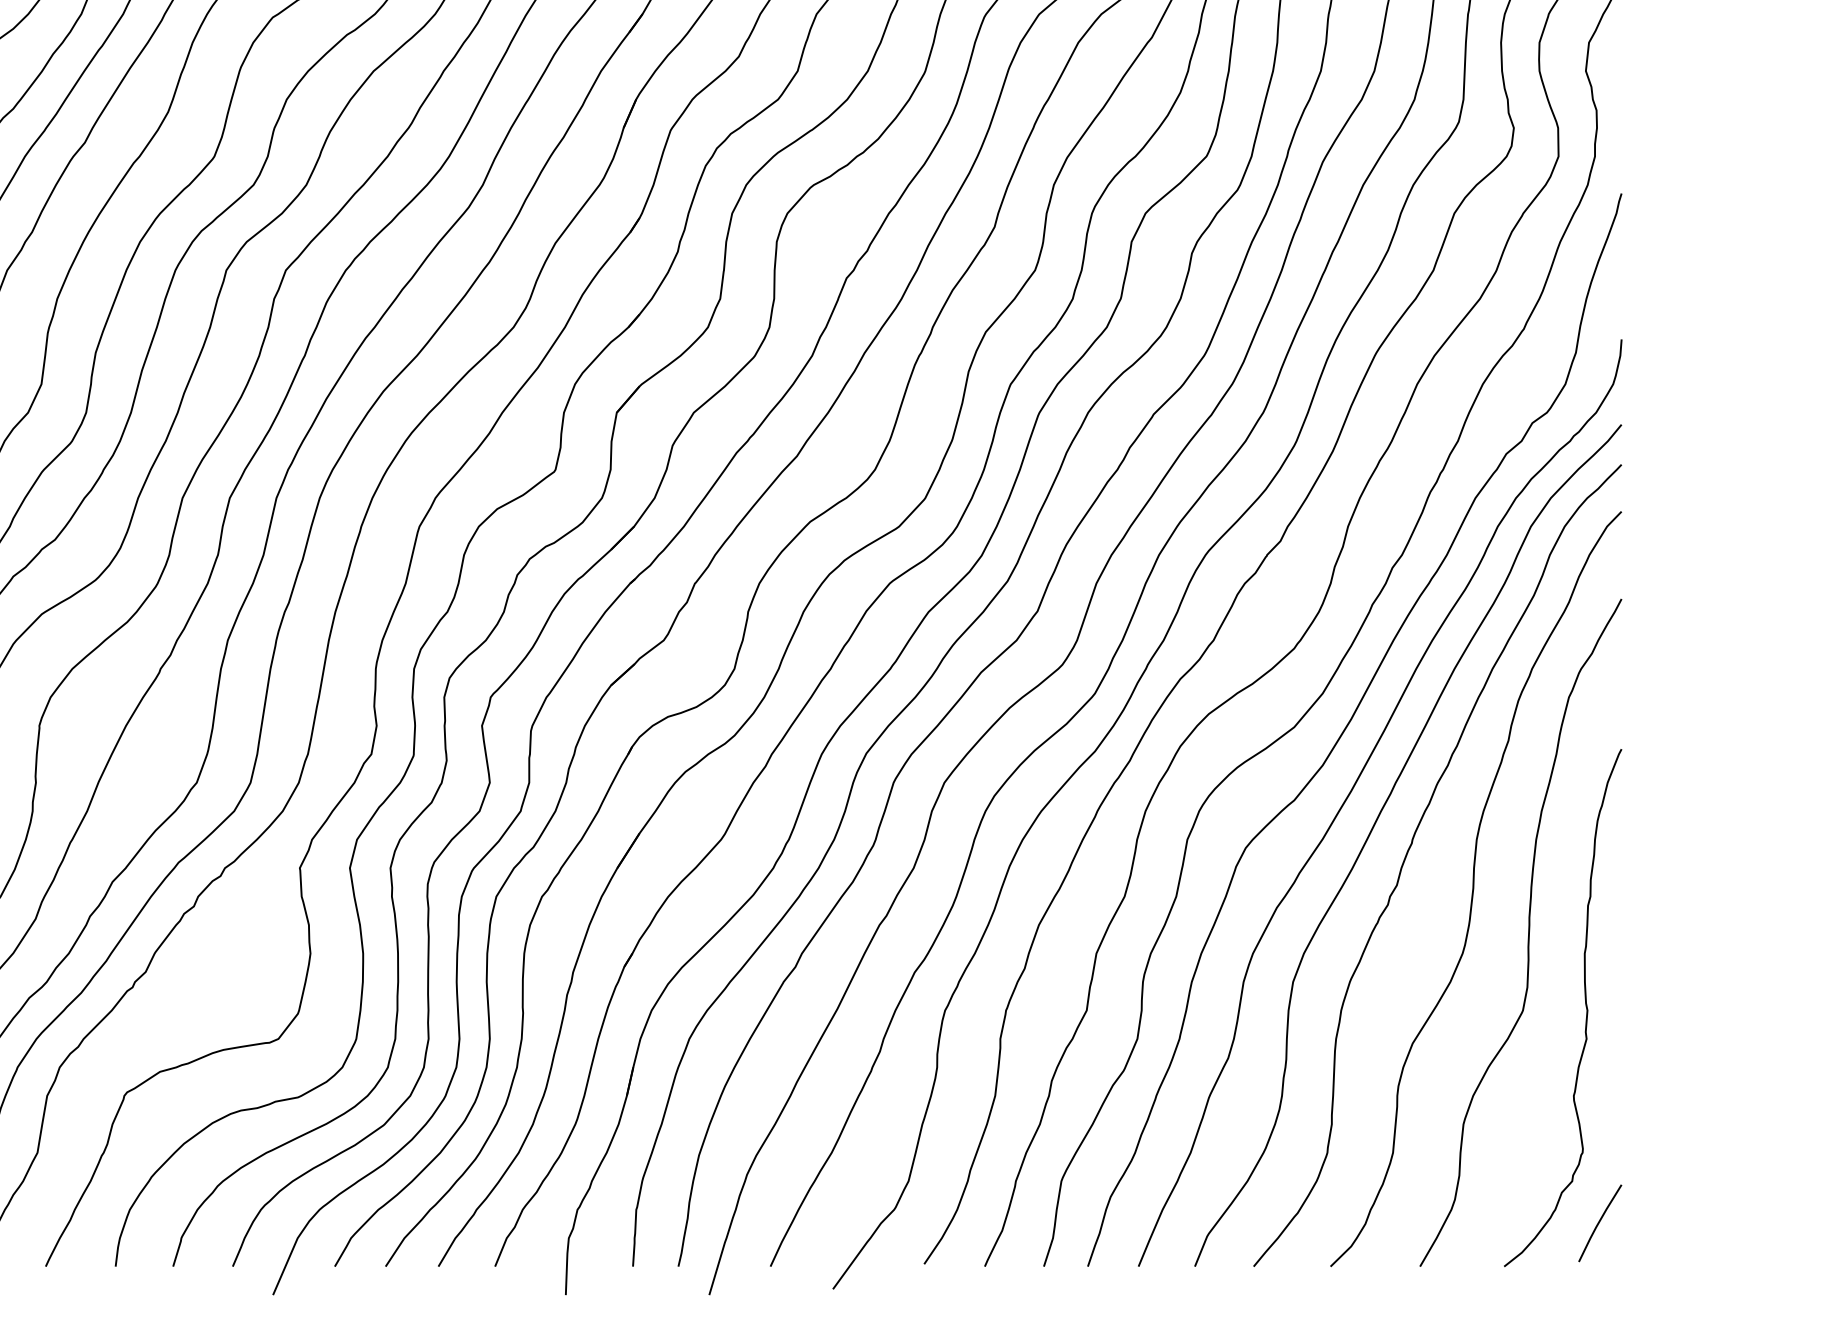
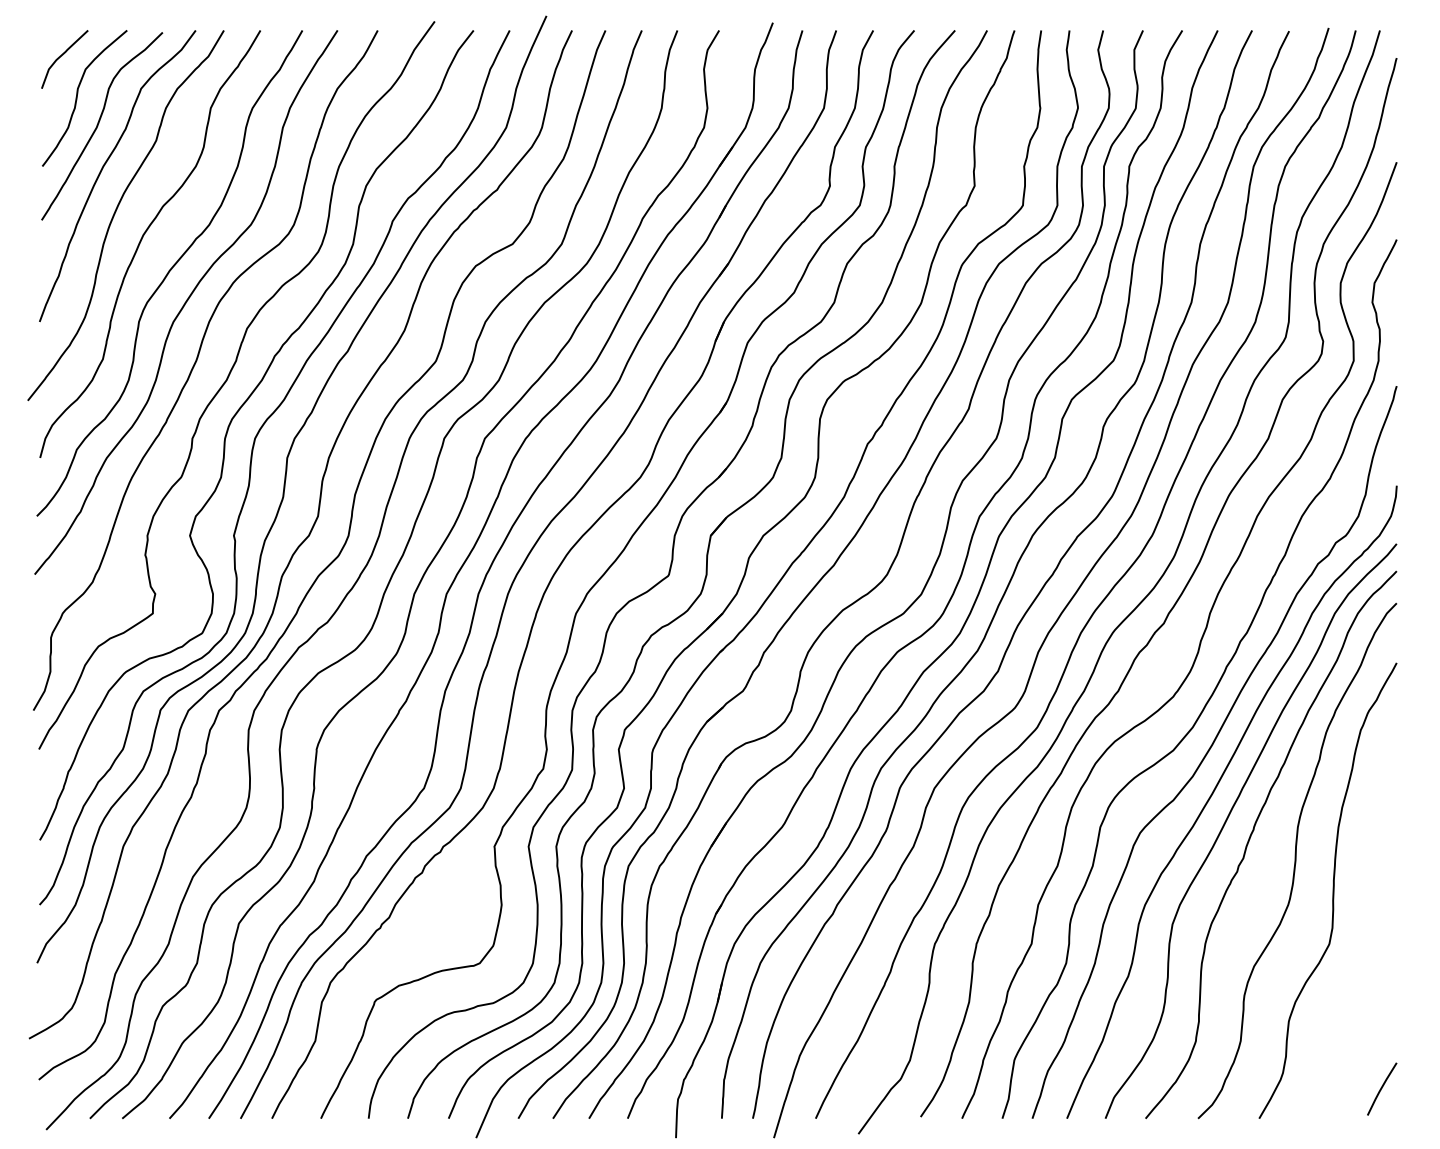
curve: (1584, 1005) -> (1371, 940), removed

